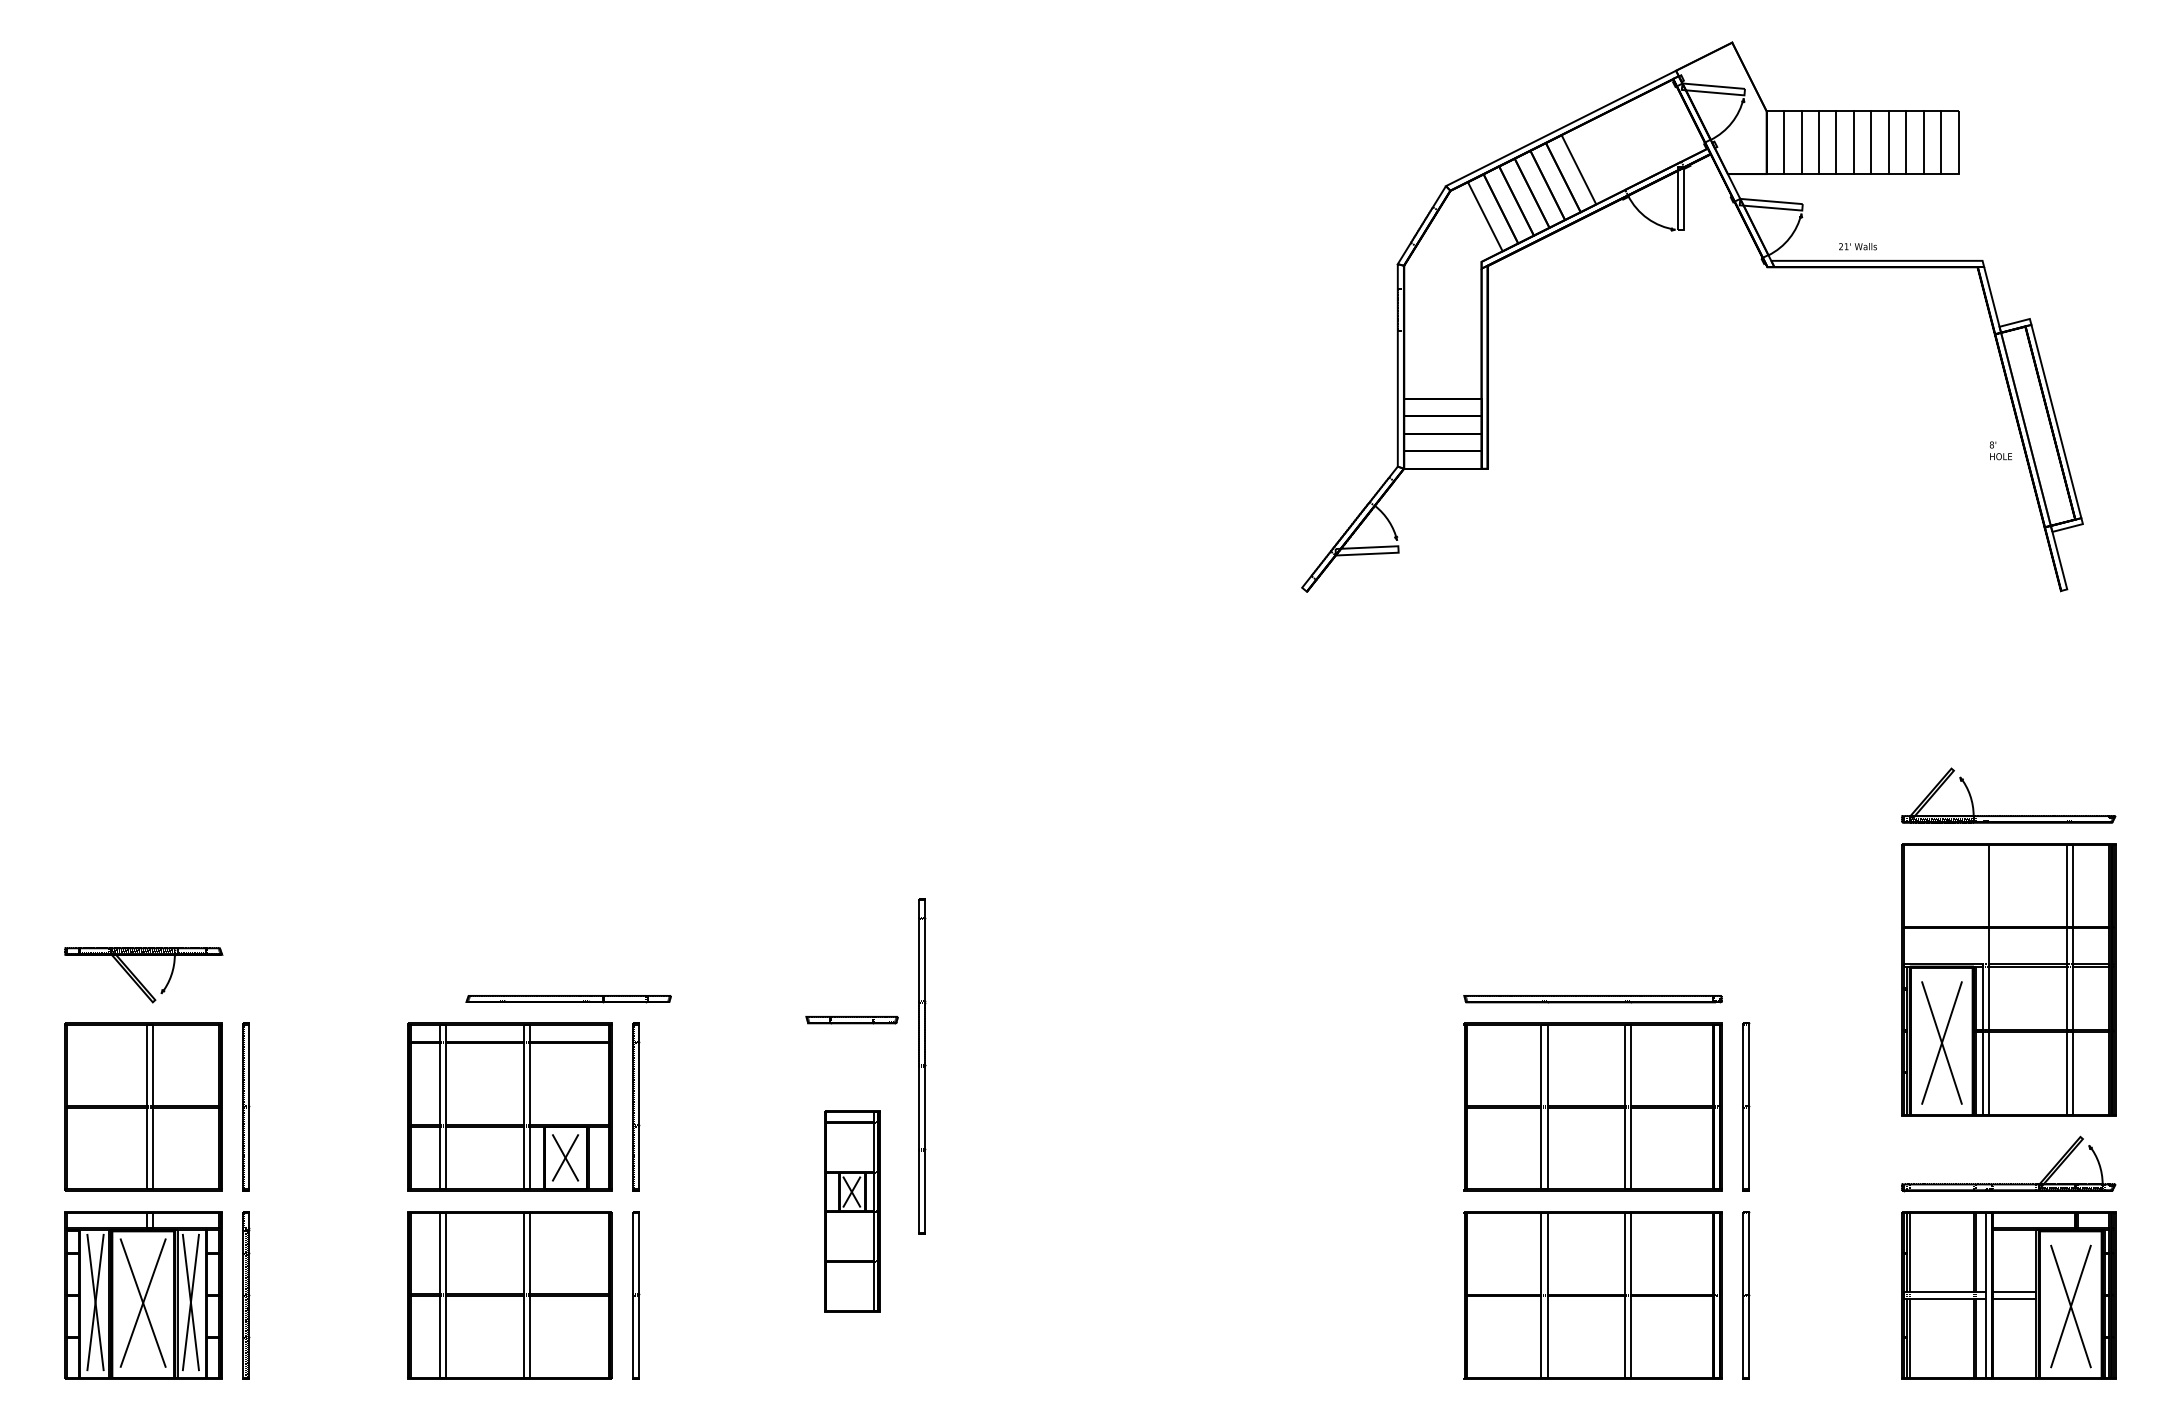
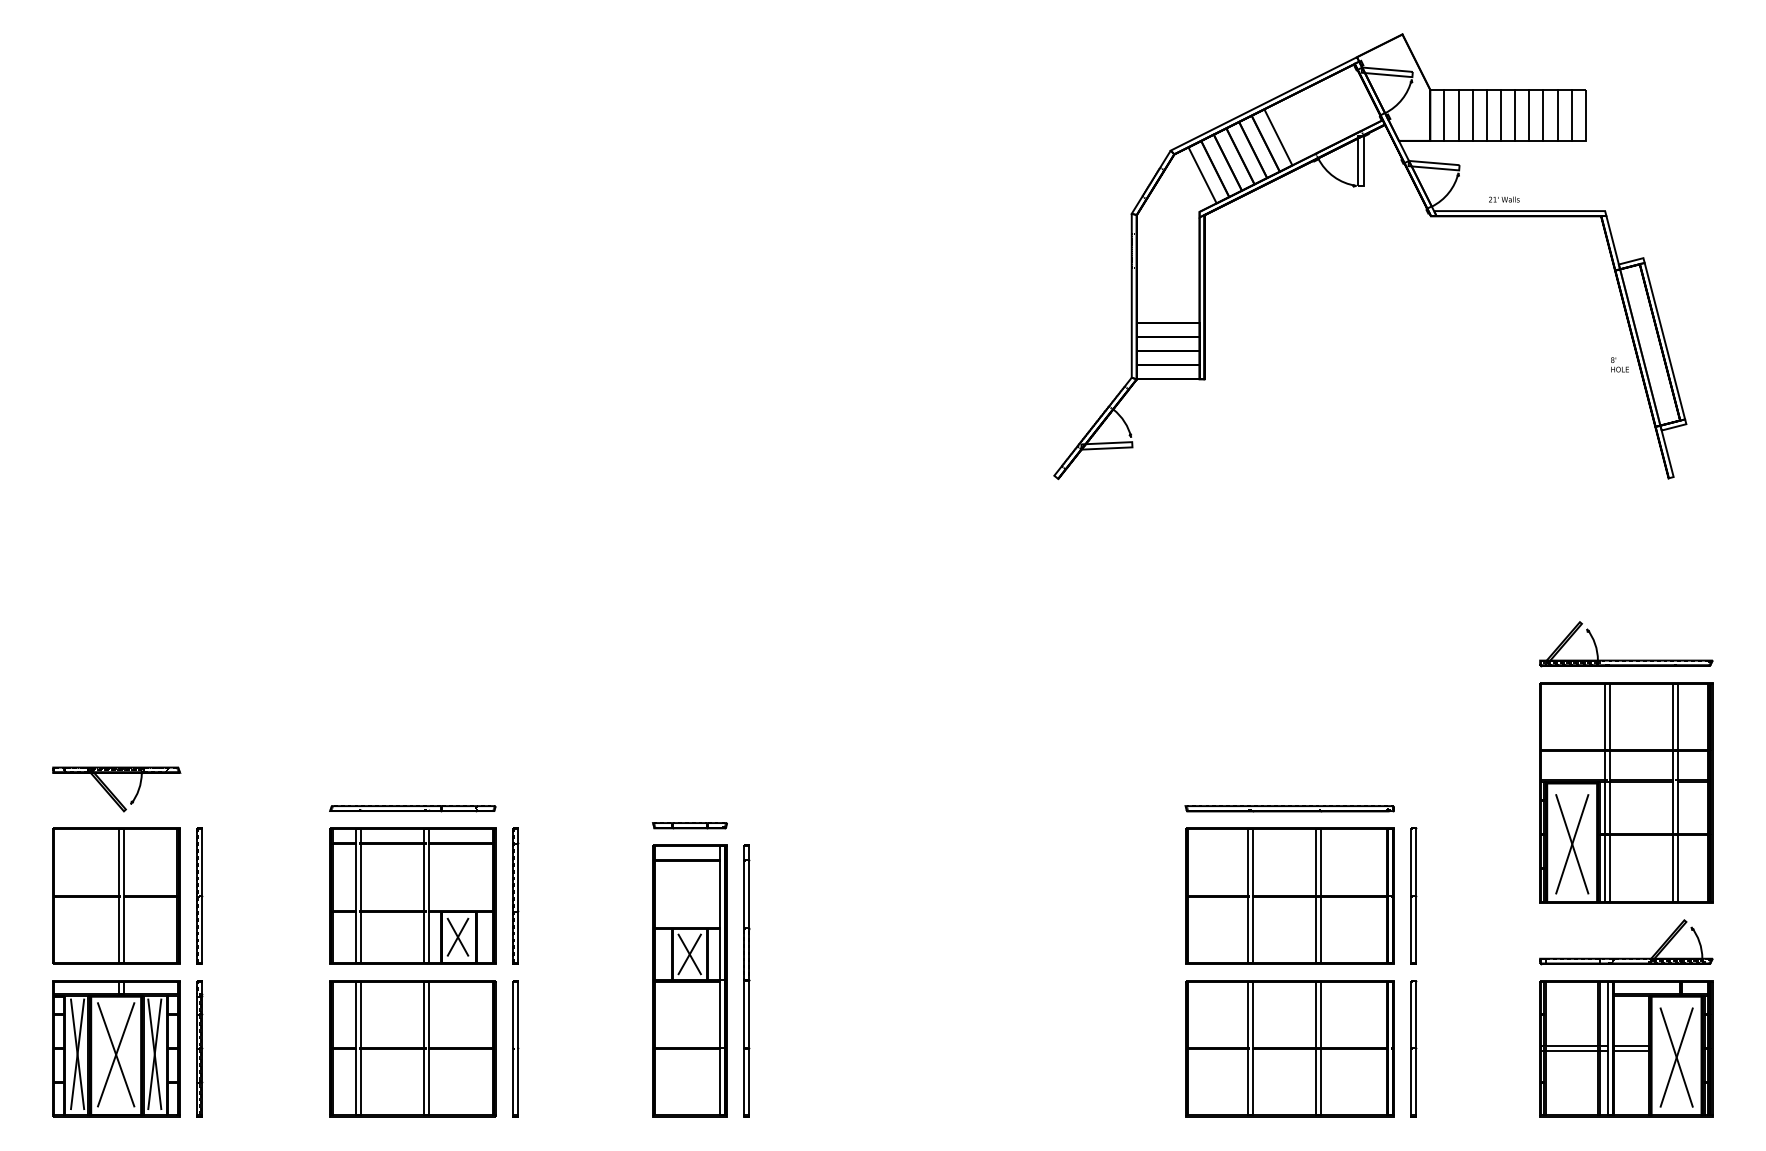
line: (1982, 903) -> (1605, 731), added
part: (568, 999) -> (412, 809), moved
part: (922, 1066) -> (747, 980), moved
part: (851, 1211) -> (689, 980), size x1.67

